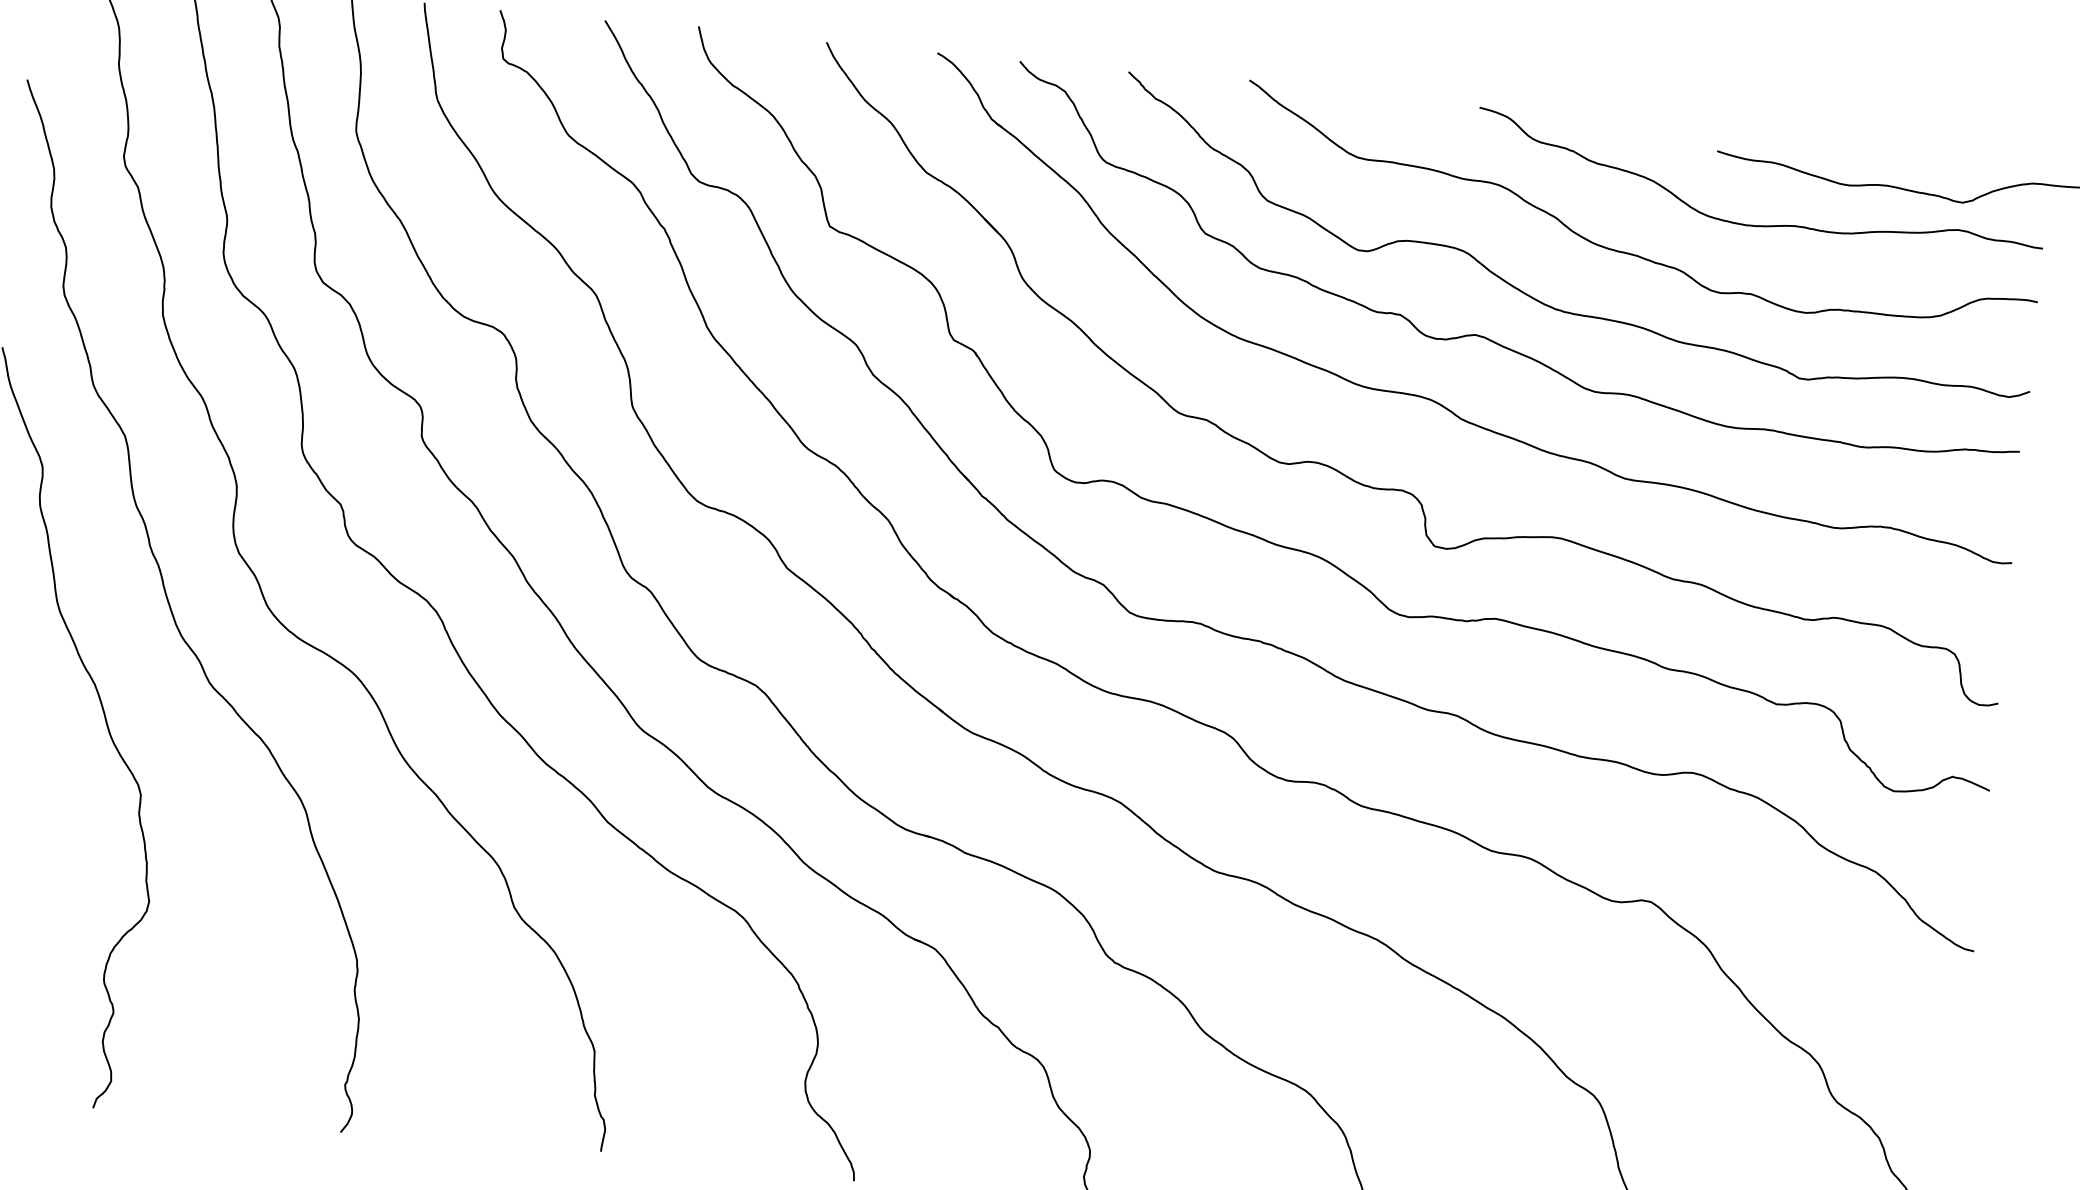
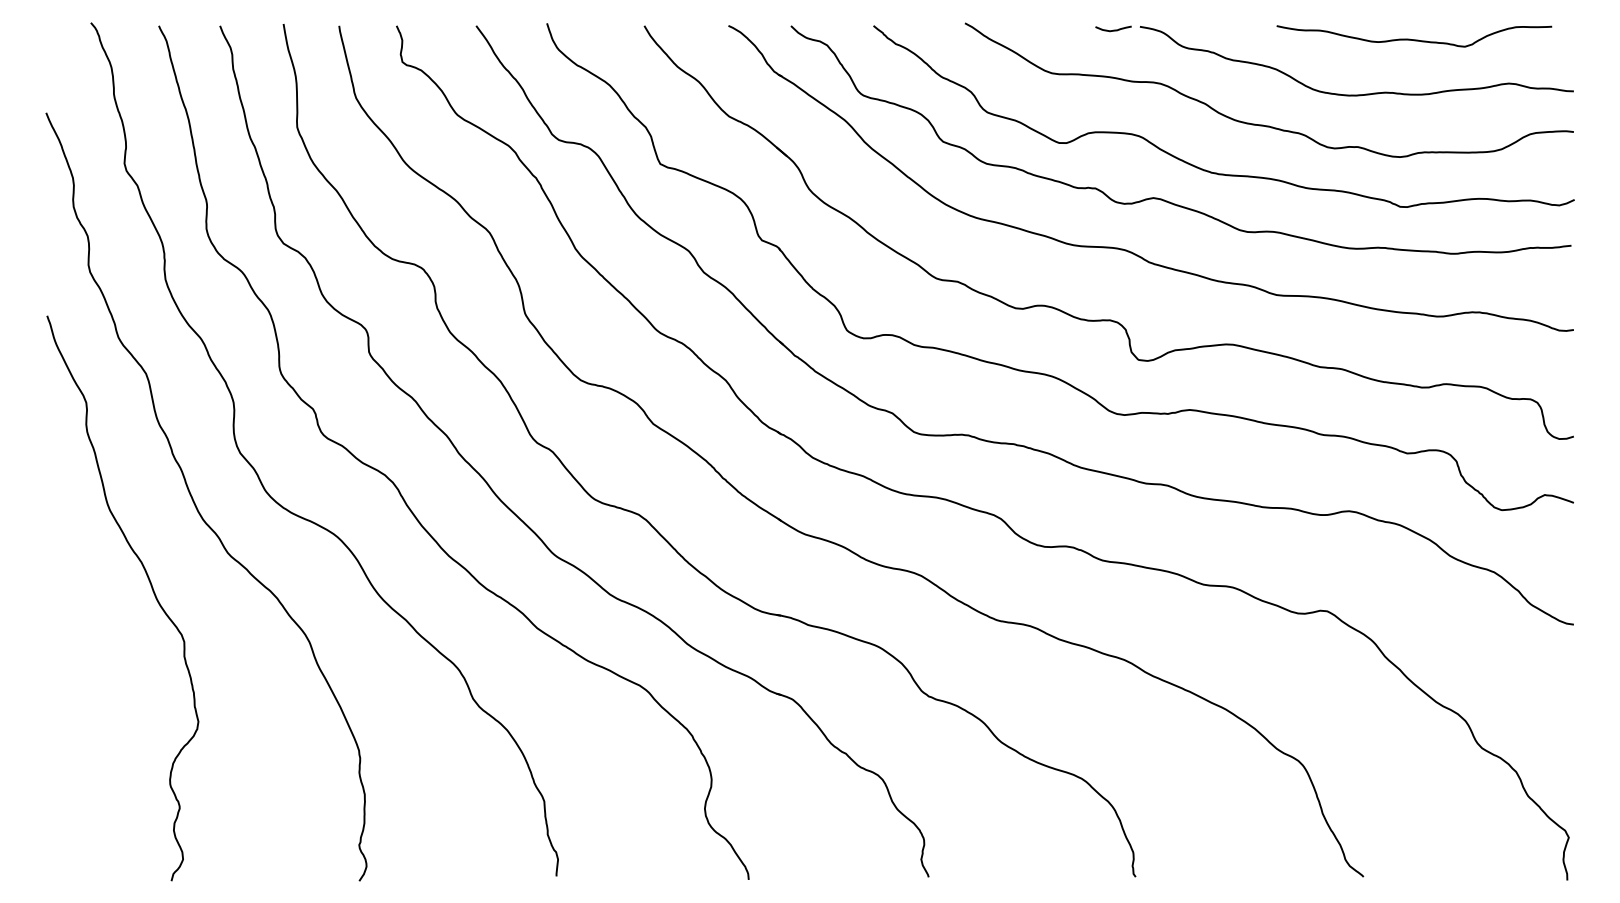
curve: (1444, 107) -> (1113, 29), added
curve: (1896, 186) -> (1414, 39), moved

